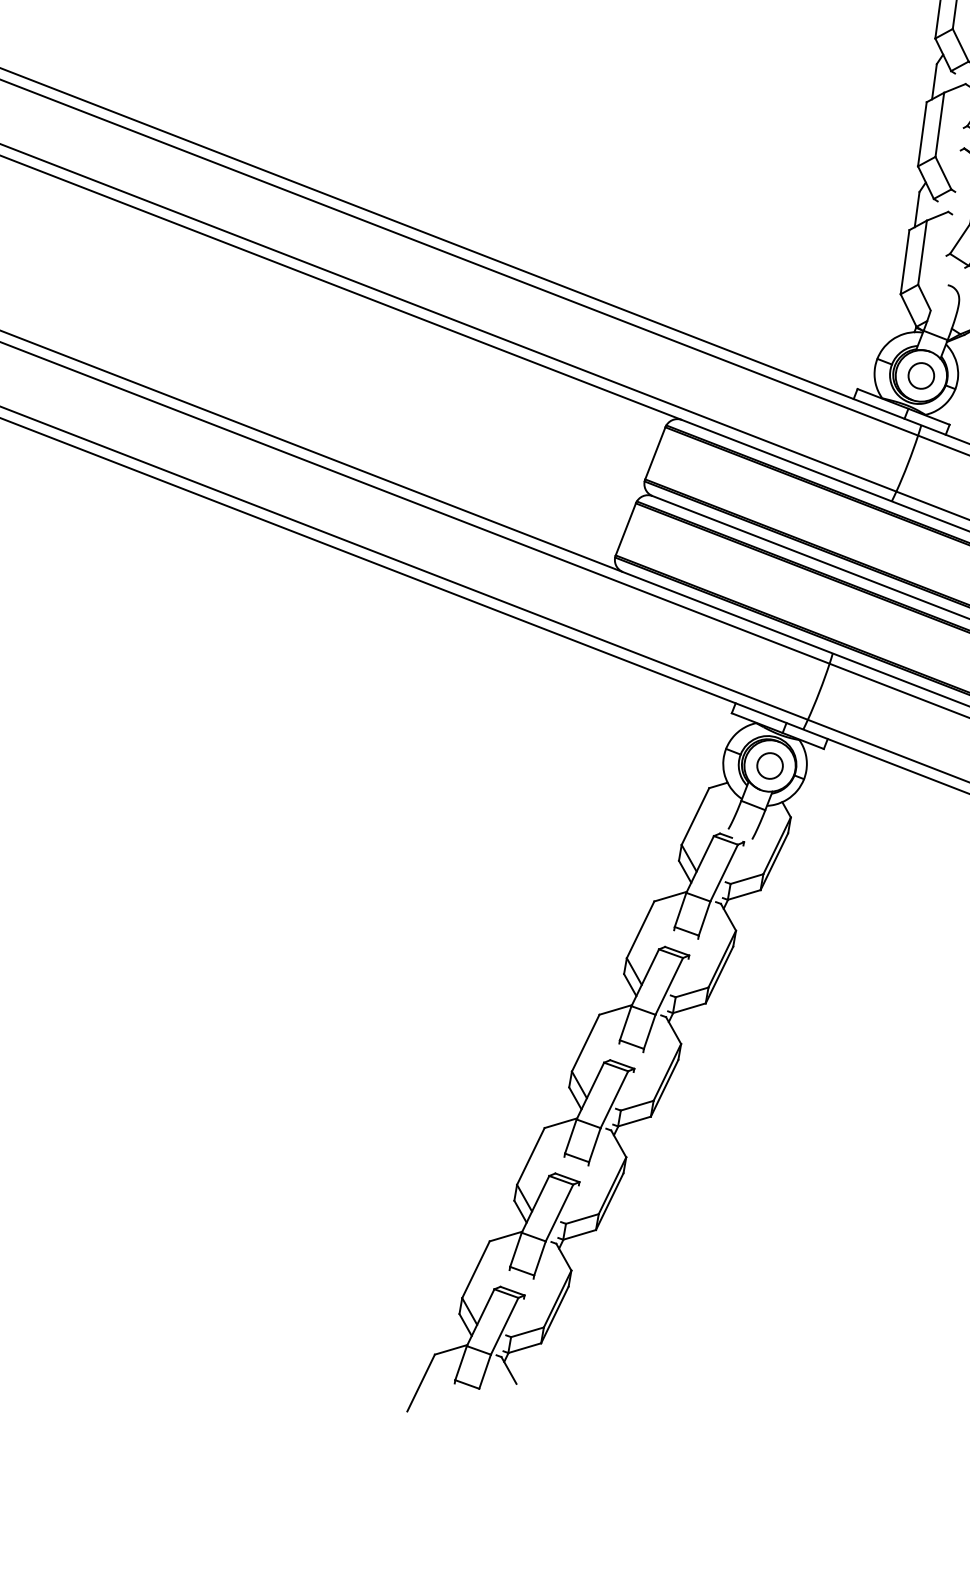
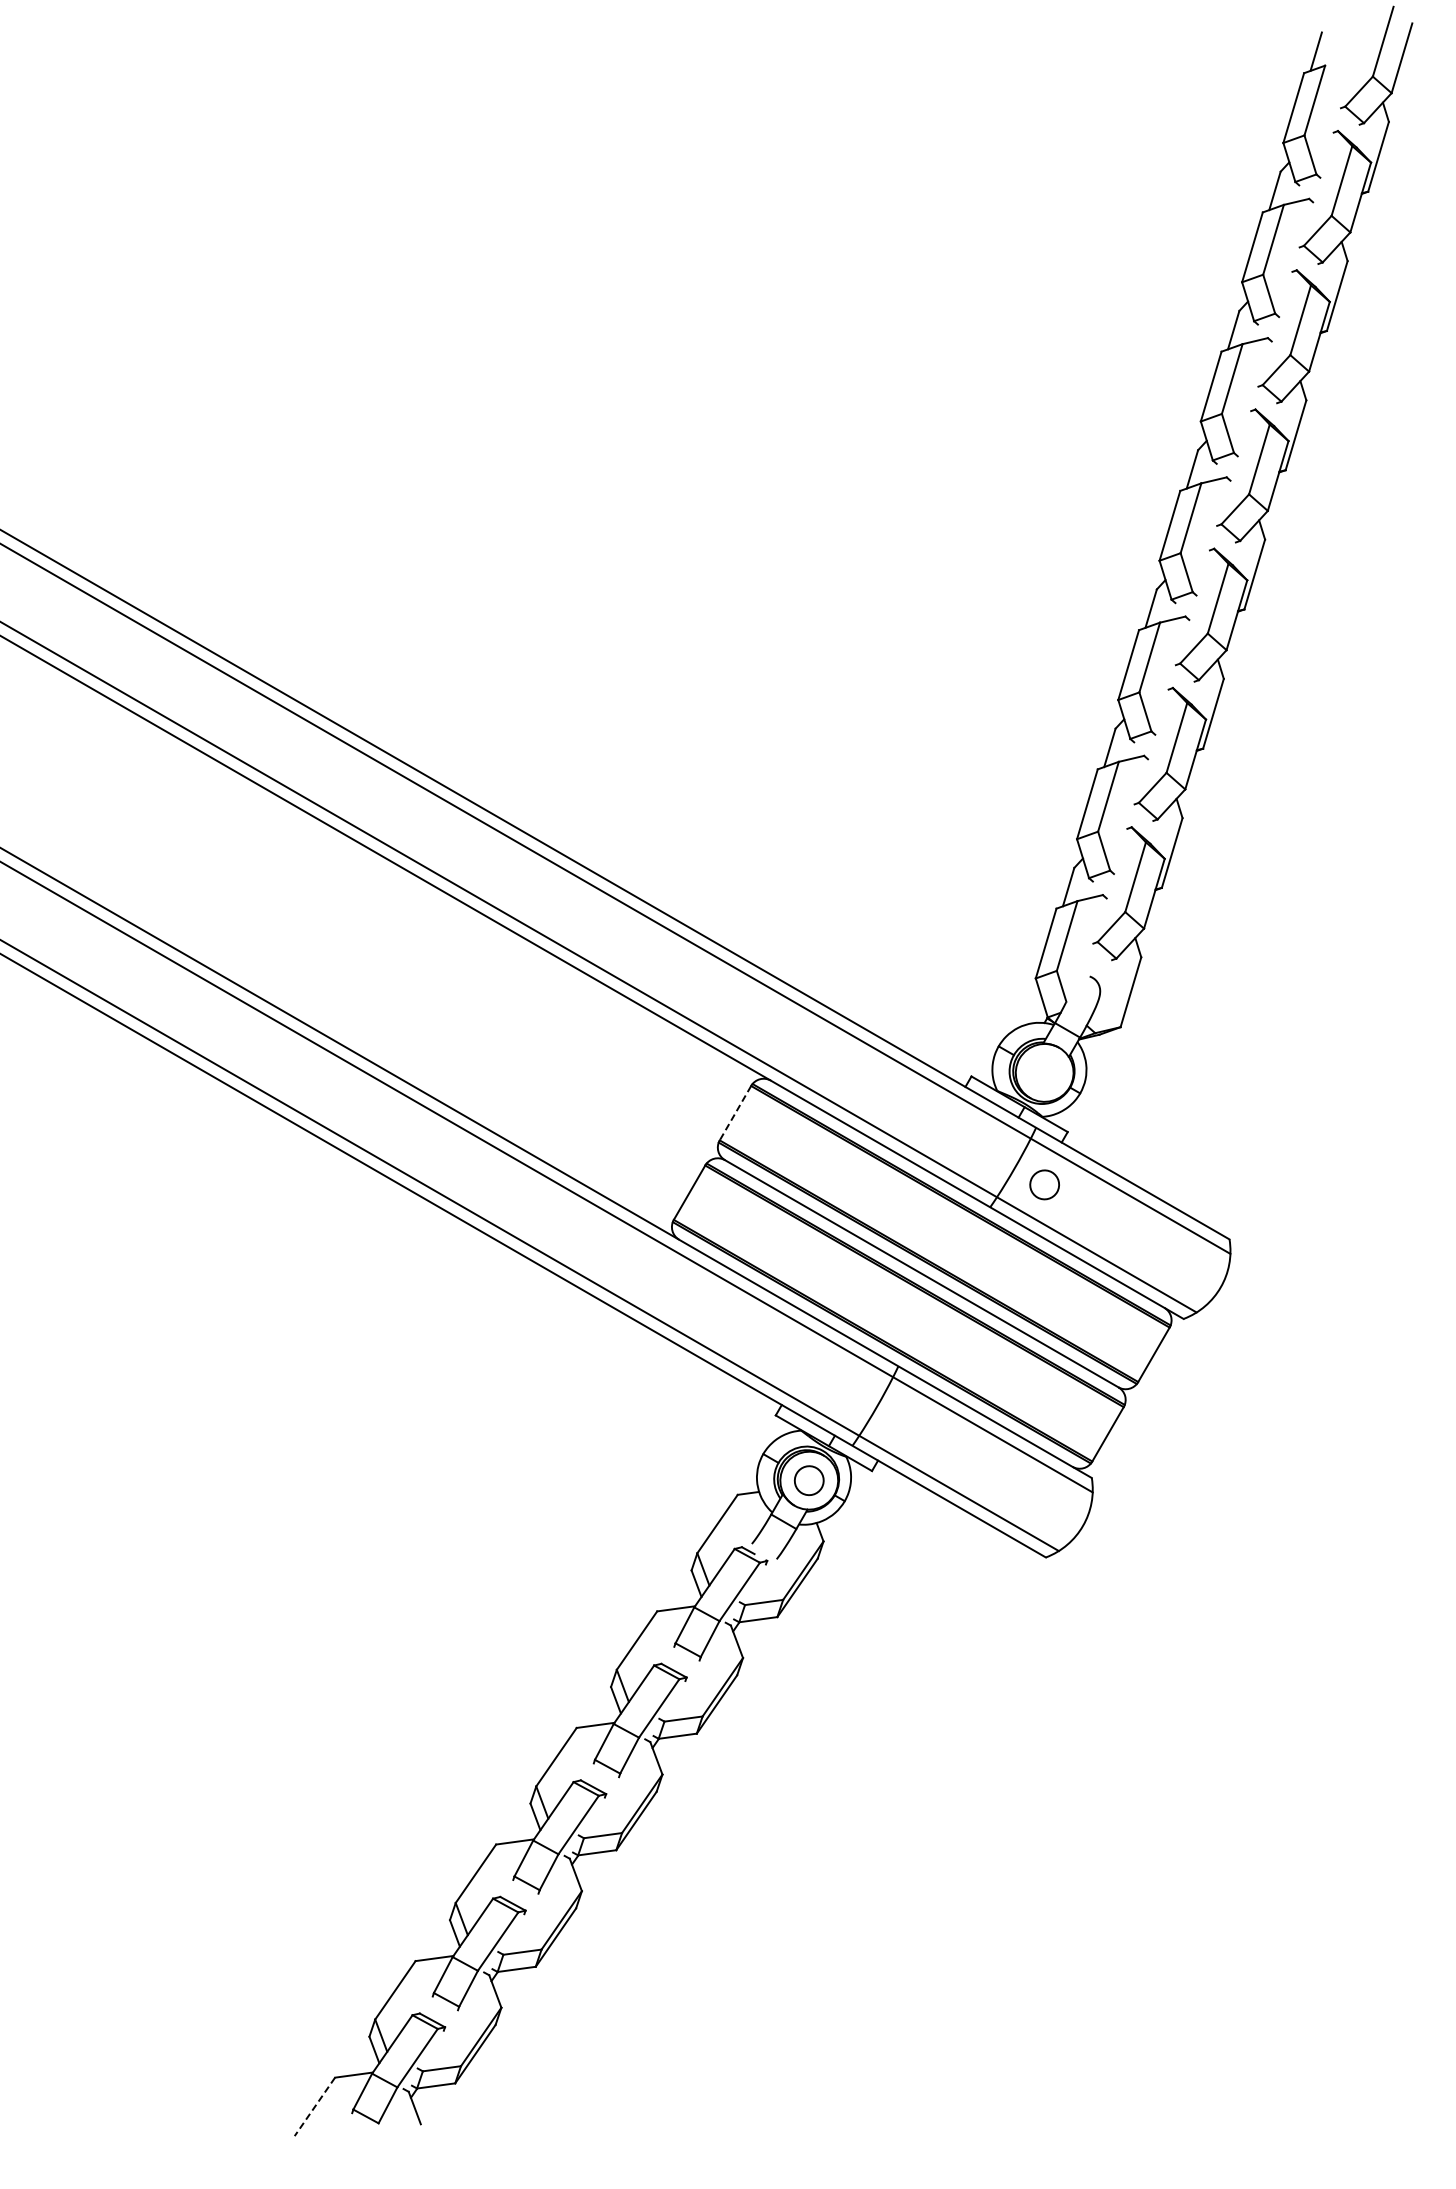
part: (921, 375) -> (1044, 1184), moved
line: (655, 453) -> (735, 1113), solid -> dashed
line: (420, 1382) -> (314, 2106), solid -> dashed

